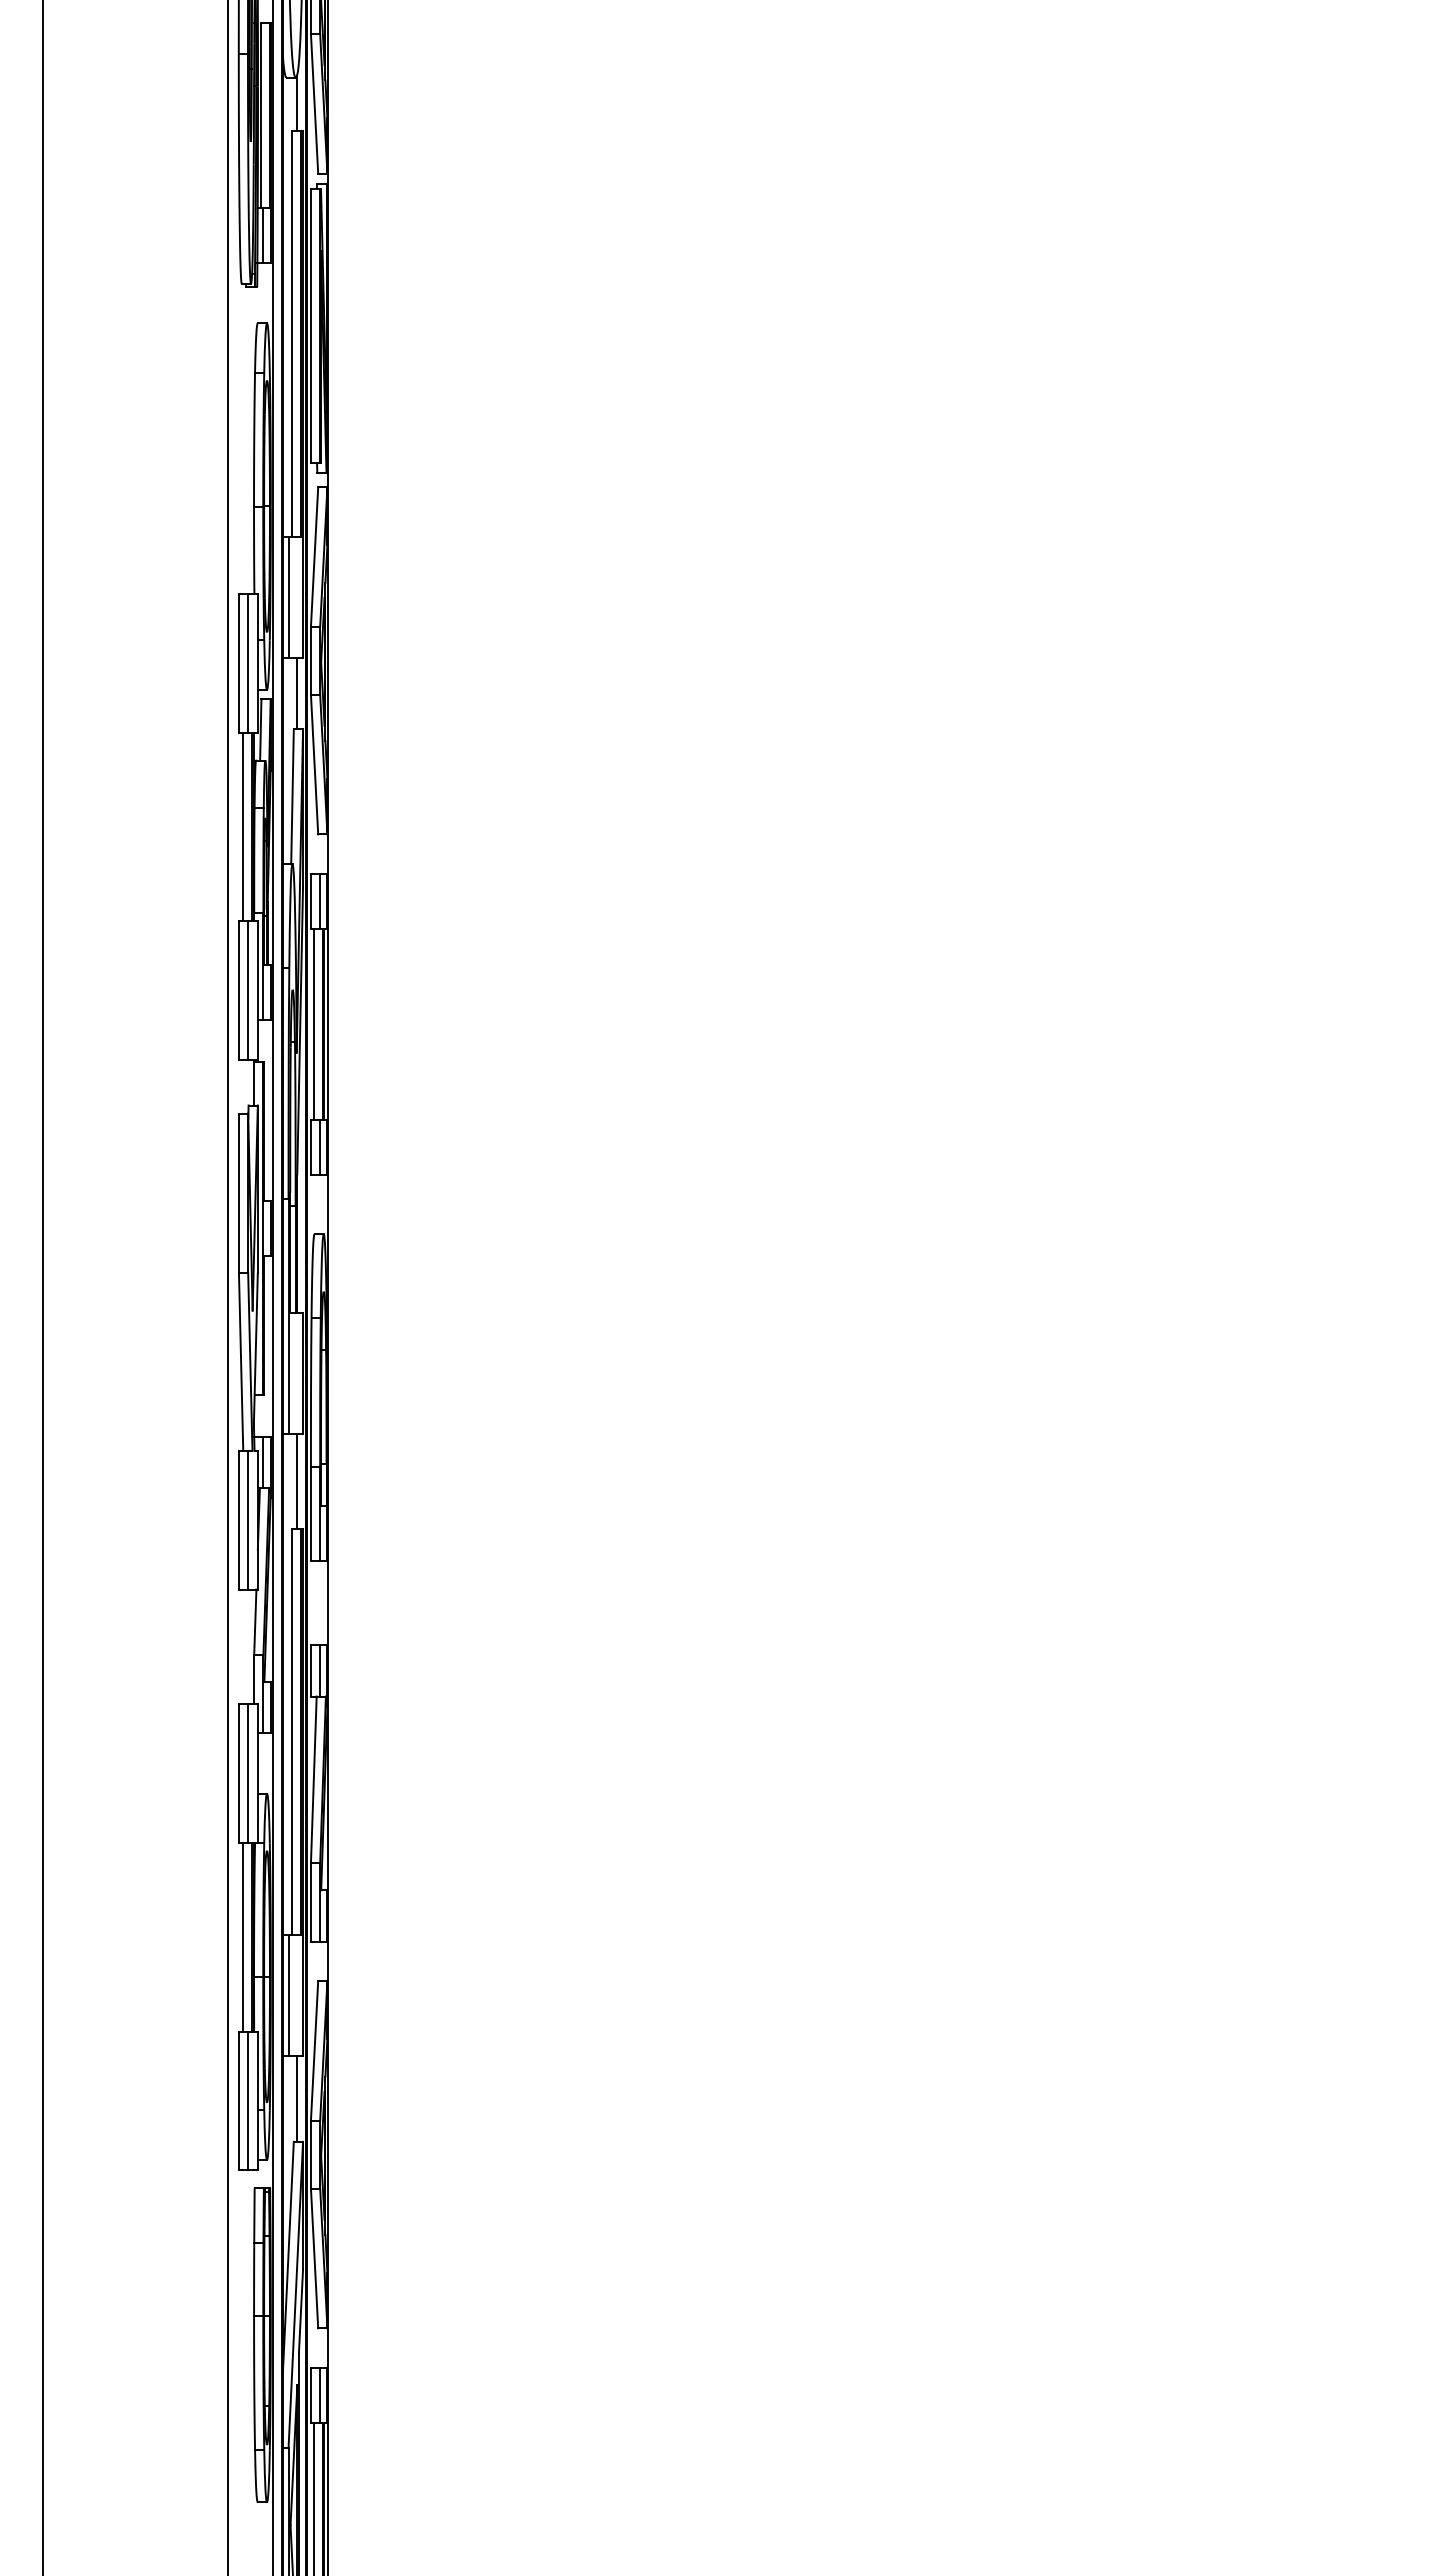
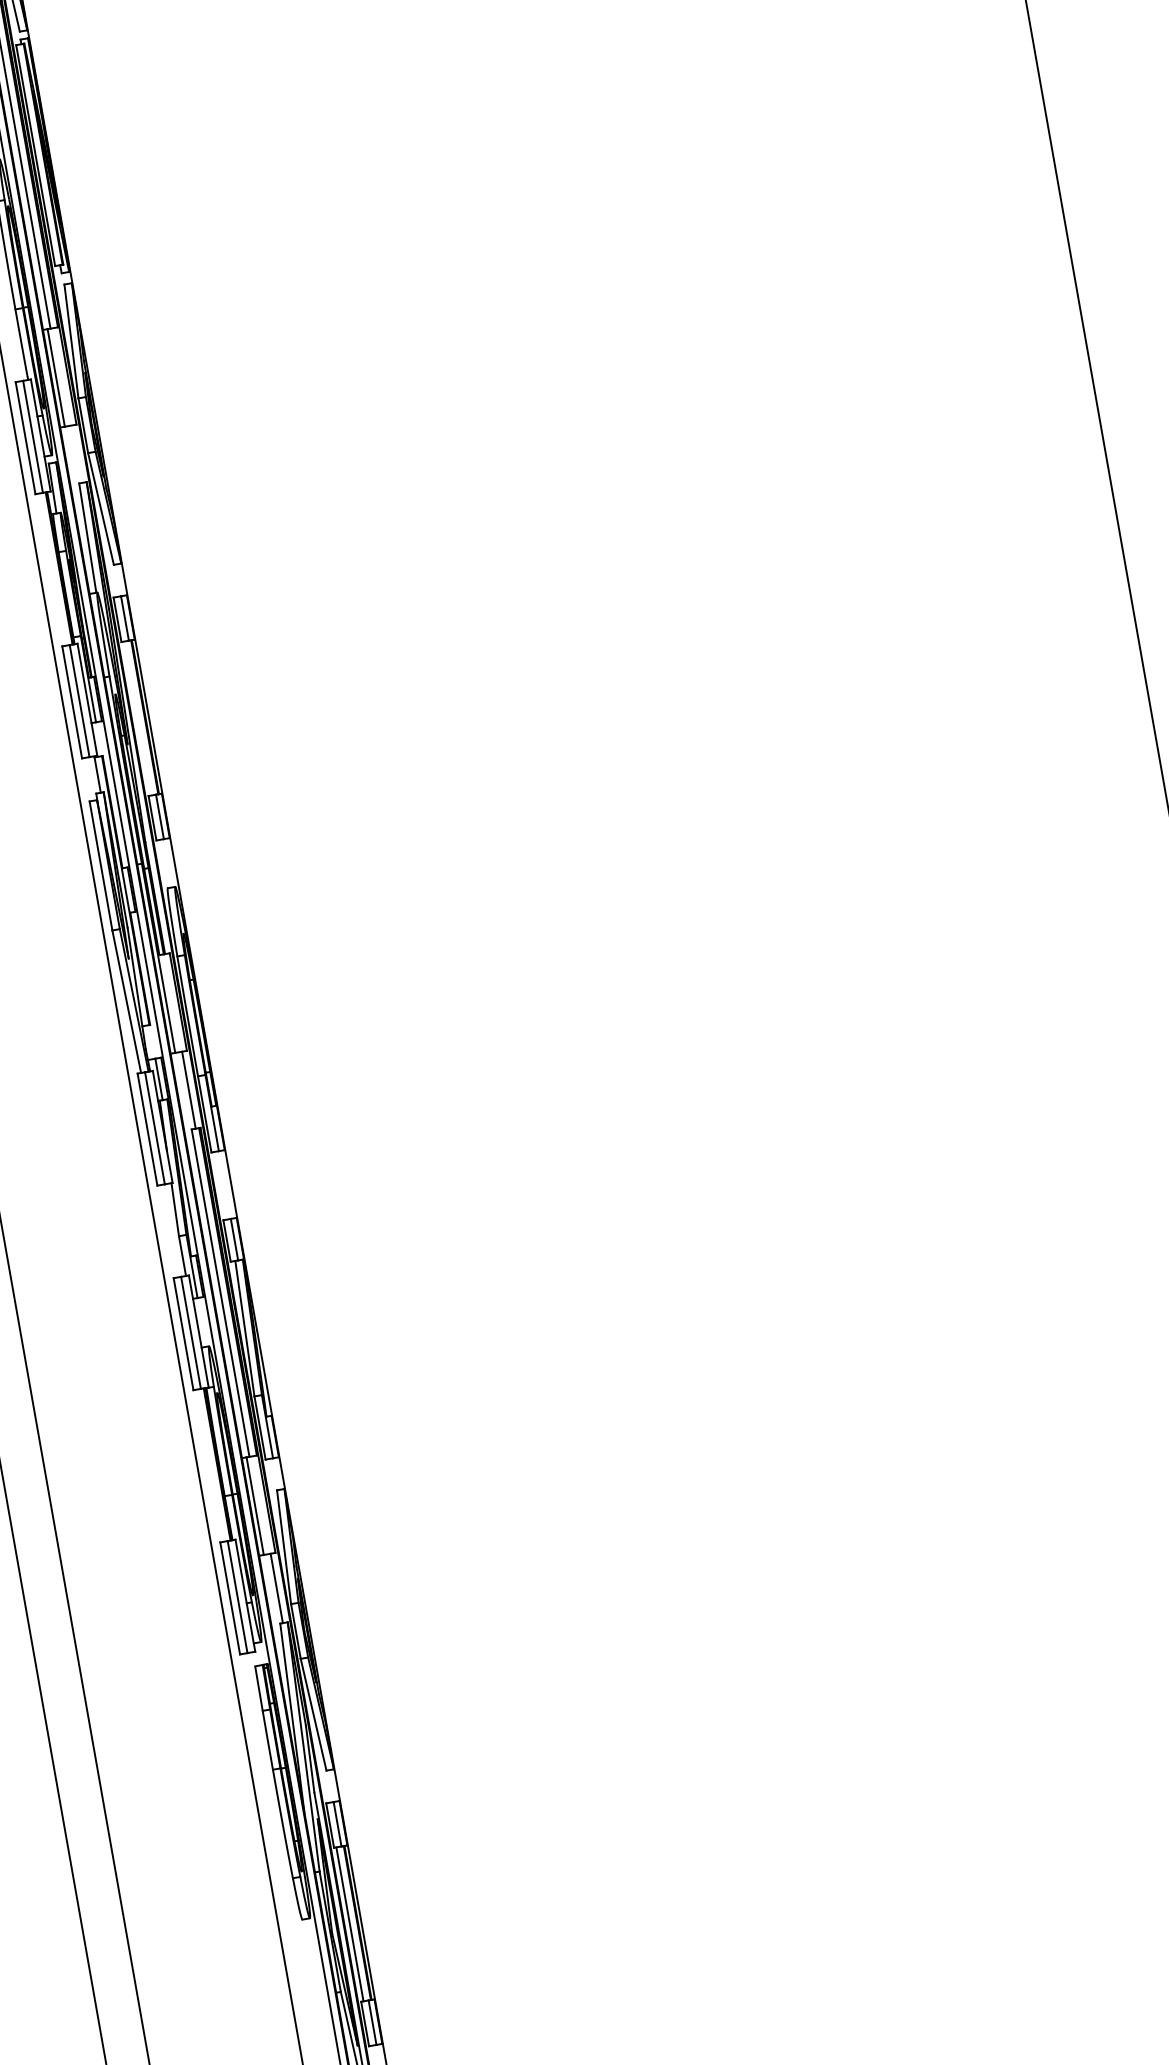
line: (297, 693) -> (77, 454), removed
line: (242, 826) -> (51, 569), removed
line: (313, 1023) -> (136, 718), removed
line: (242, 1937) -> (209, 1465), removed

